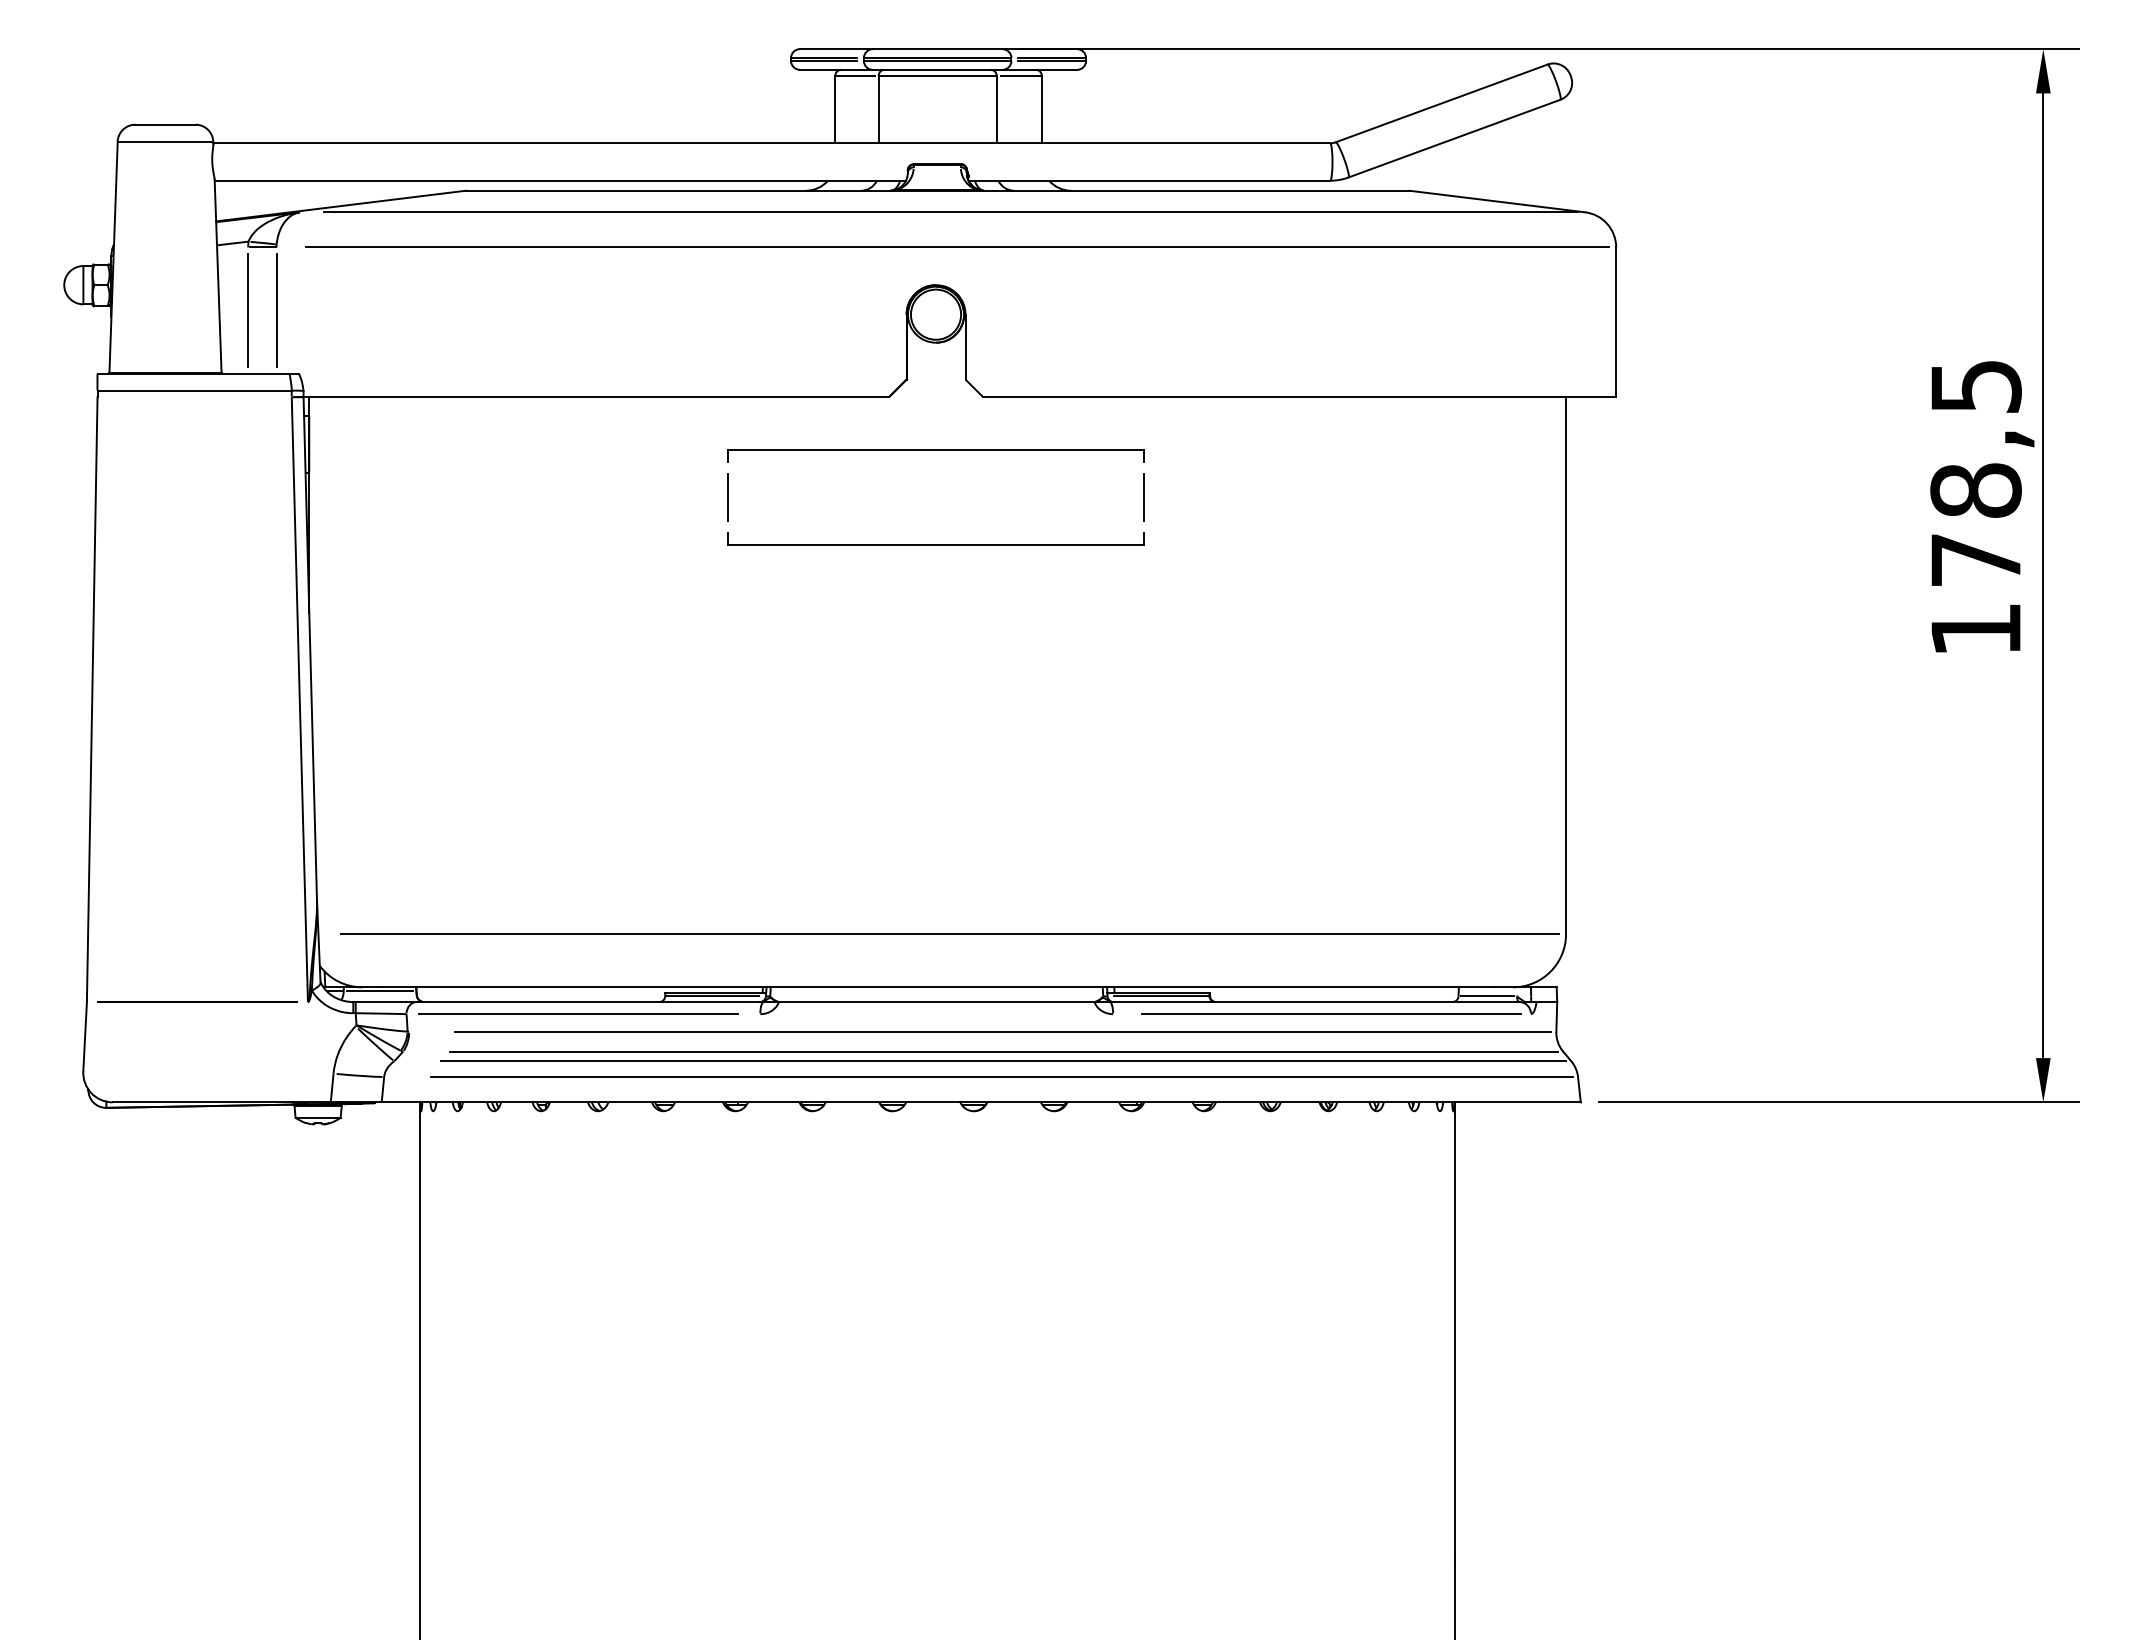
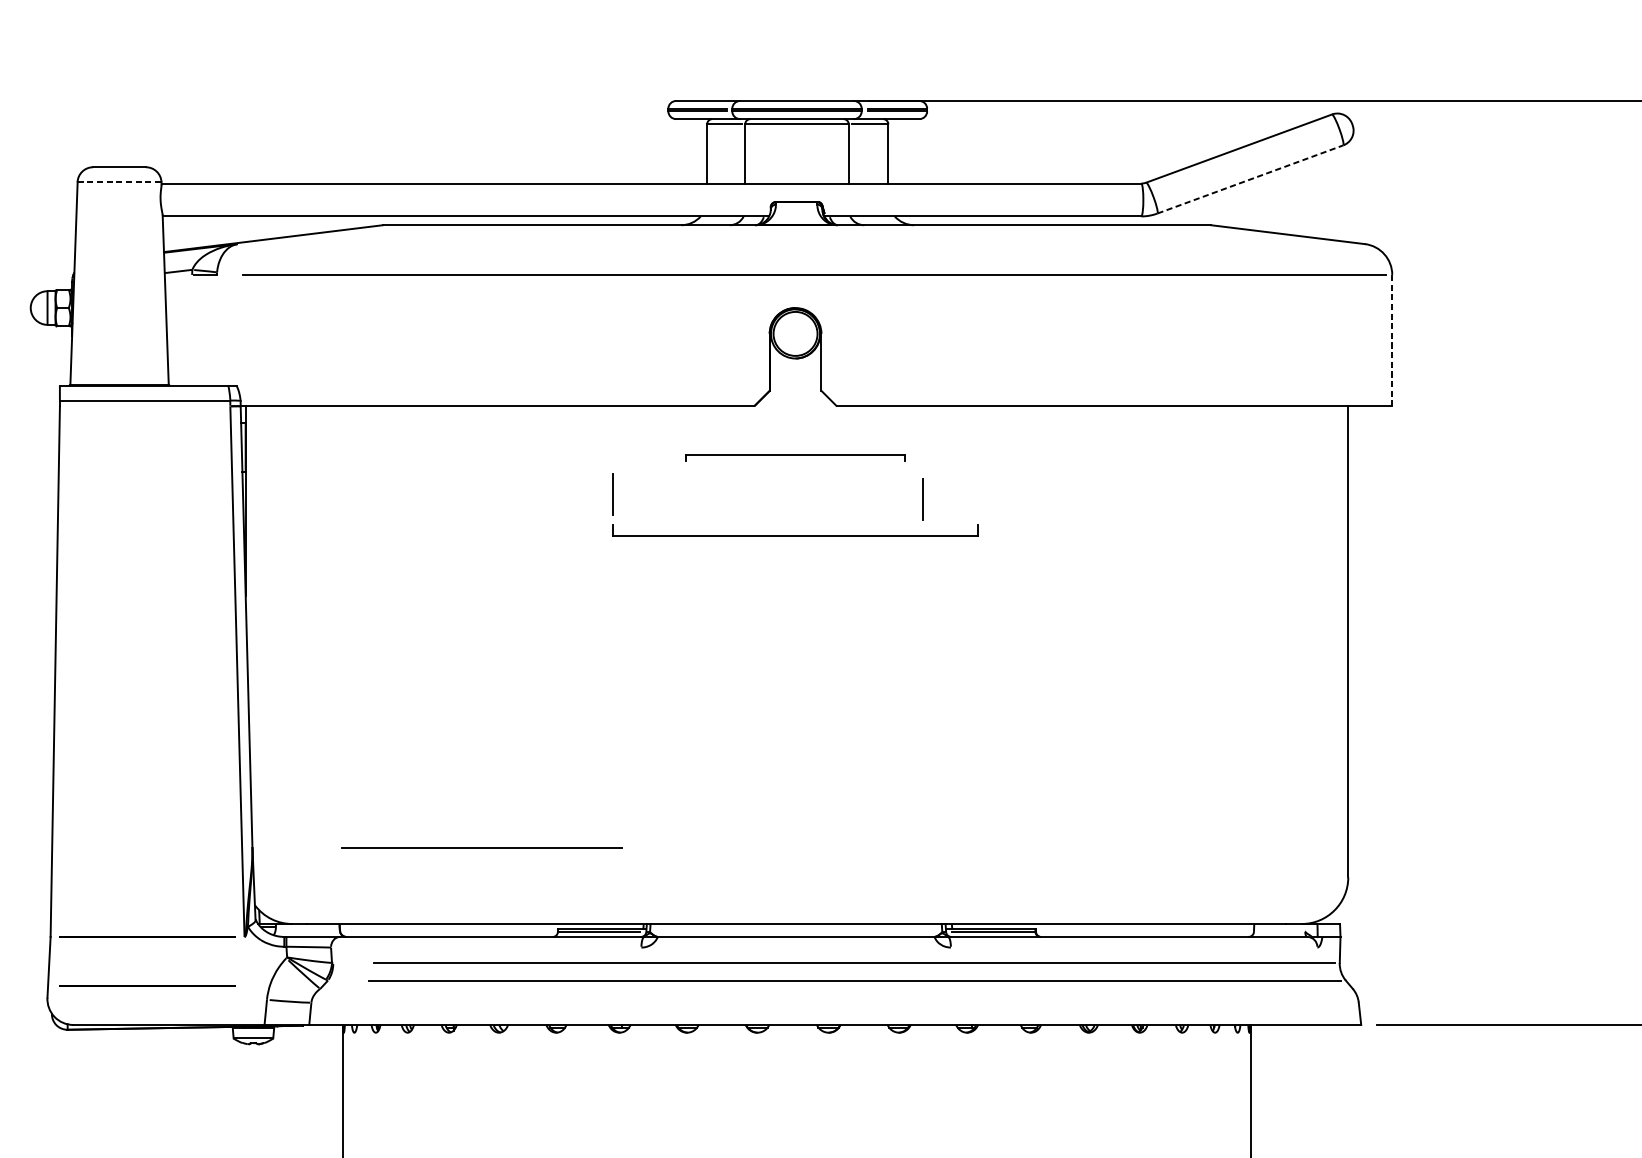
line: (1454, 138) -> (1250, 179), solid -> dashed
line: (165, 141) -> (119, 181), solid -> dashed
line: (950, 212) -> (808, 244), removed
line: (248, 310) -> (192, 330), removed
line: (276, 310) -> (216, 330), removed
line: (1616, 322) -> (1392, 340), solid -> dashed
part: (935, 455) -> (795, 457), size x0.6
line: (1143, 497) -> (922, 499), moved
line: (950, 934) -> (808, 877), removed
line: (379, 990) -> (307, 926), removed
line: (1487, 996) -> (1279, 932), removed
line: (578, 1013) -> (481, 846), moved
line: (1331, 1014) -> (1142, 947), removed
line: (197, 1057) -> (147, 985), added
line: (1003, 1061) -> (854, 989), removed
line: (1001, 1077) -> (852, 1003), removed

